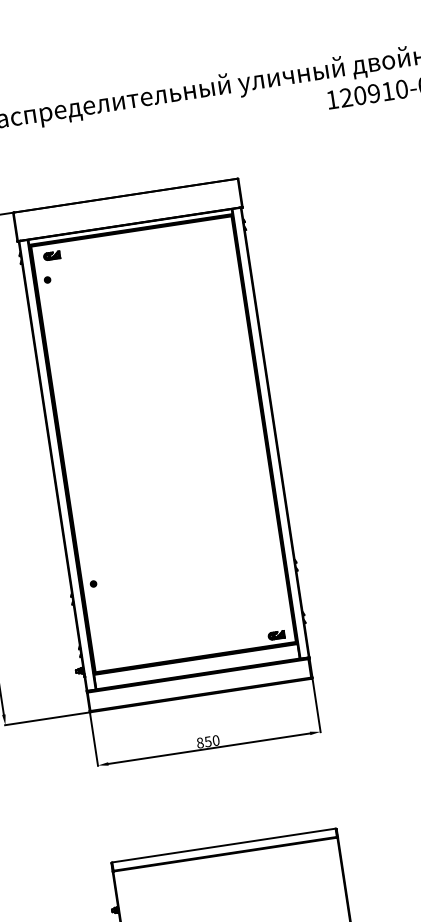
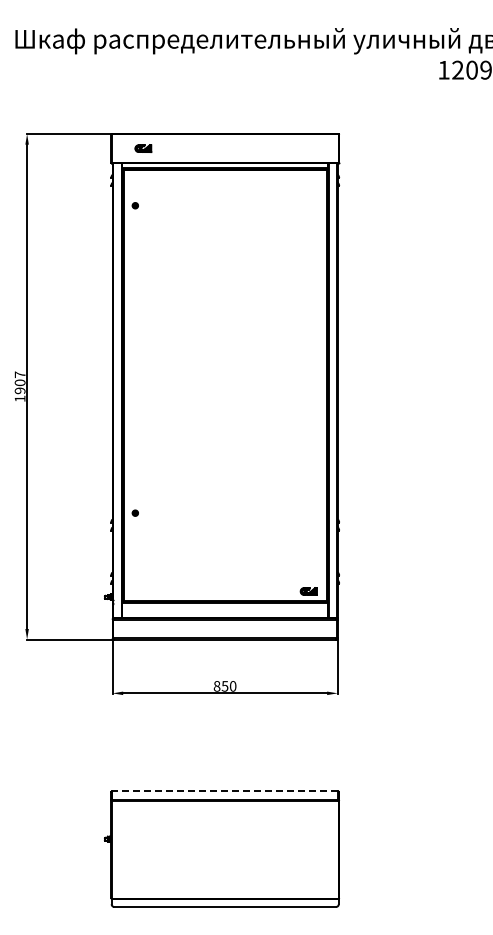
part: (52, 255) -> (143, 148), moved
line: (224, 845) -> (225, 791), solid -> dashed

